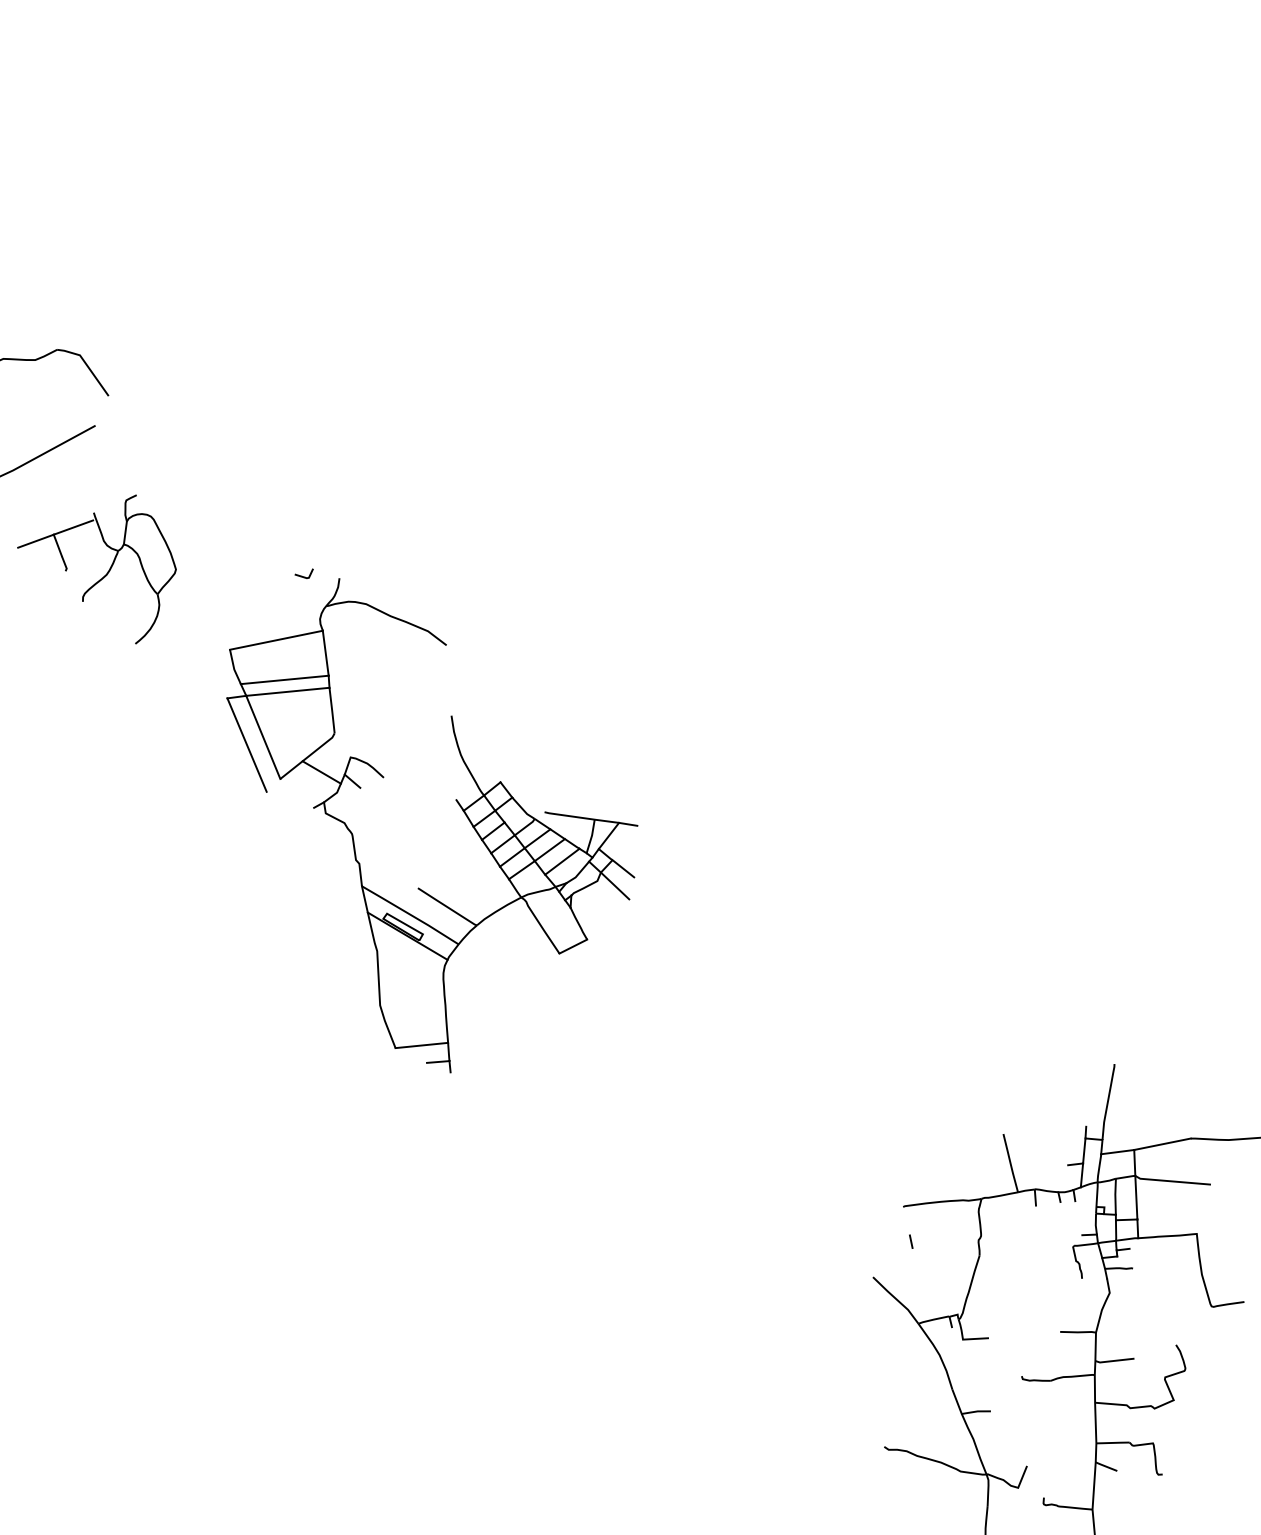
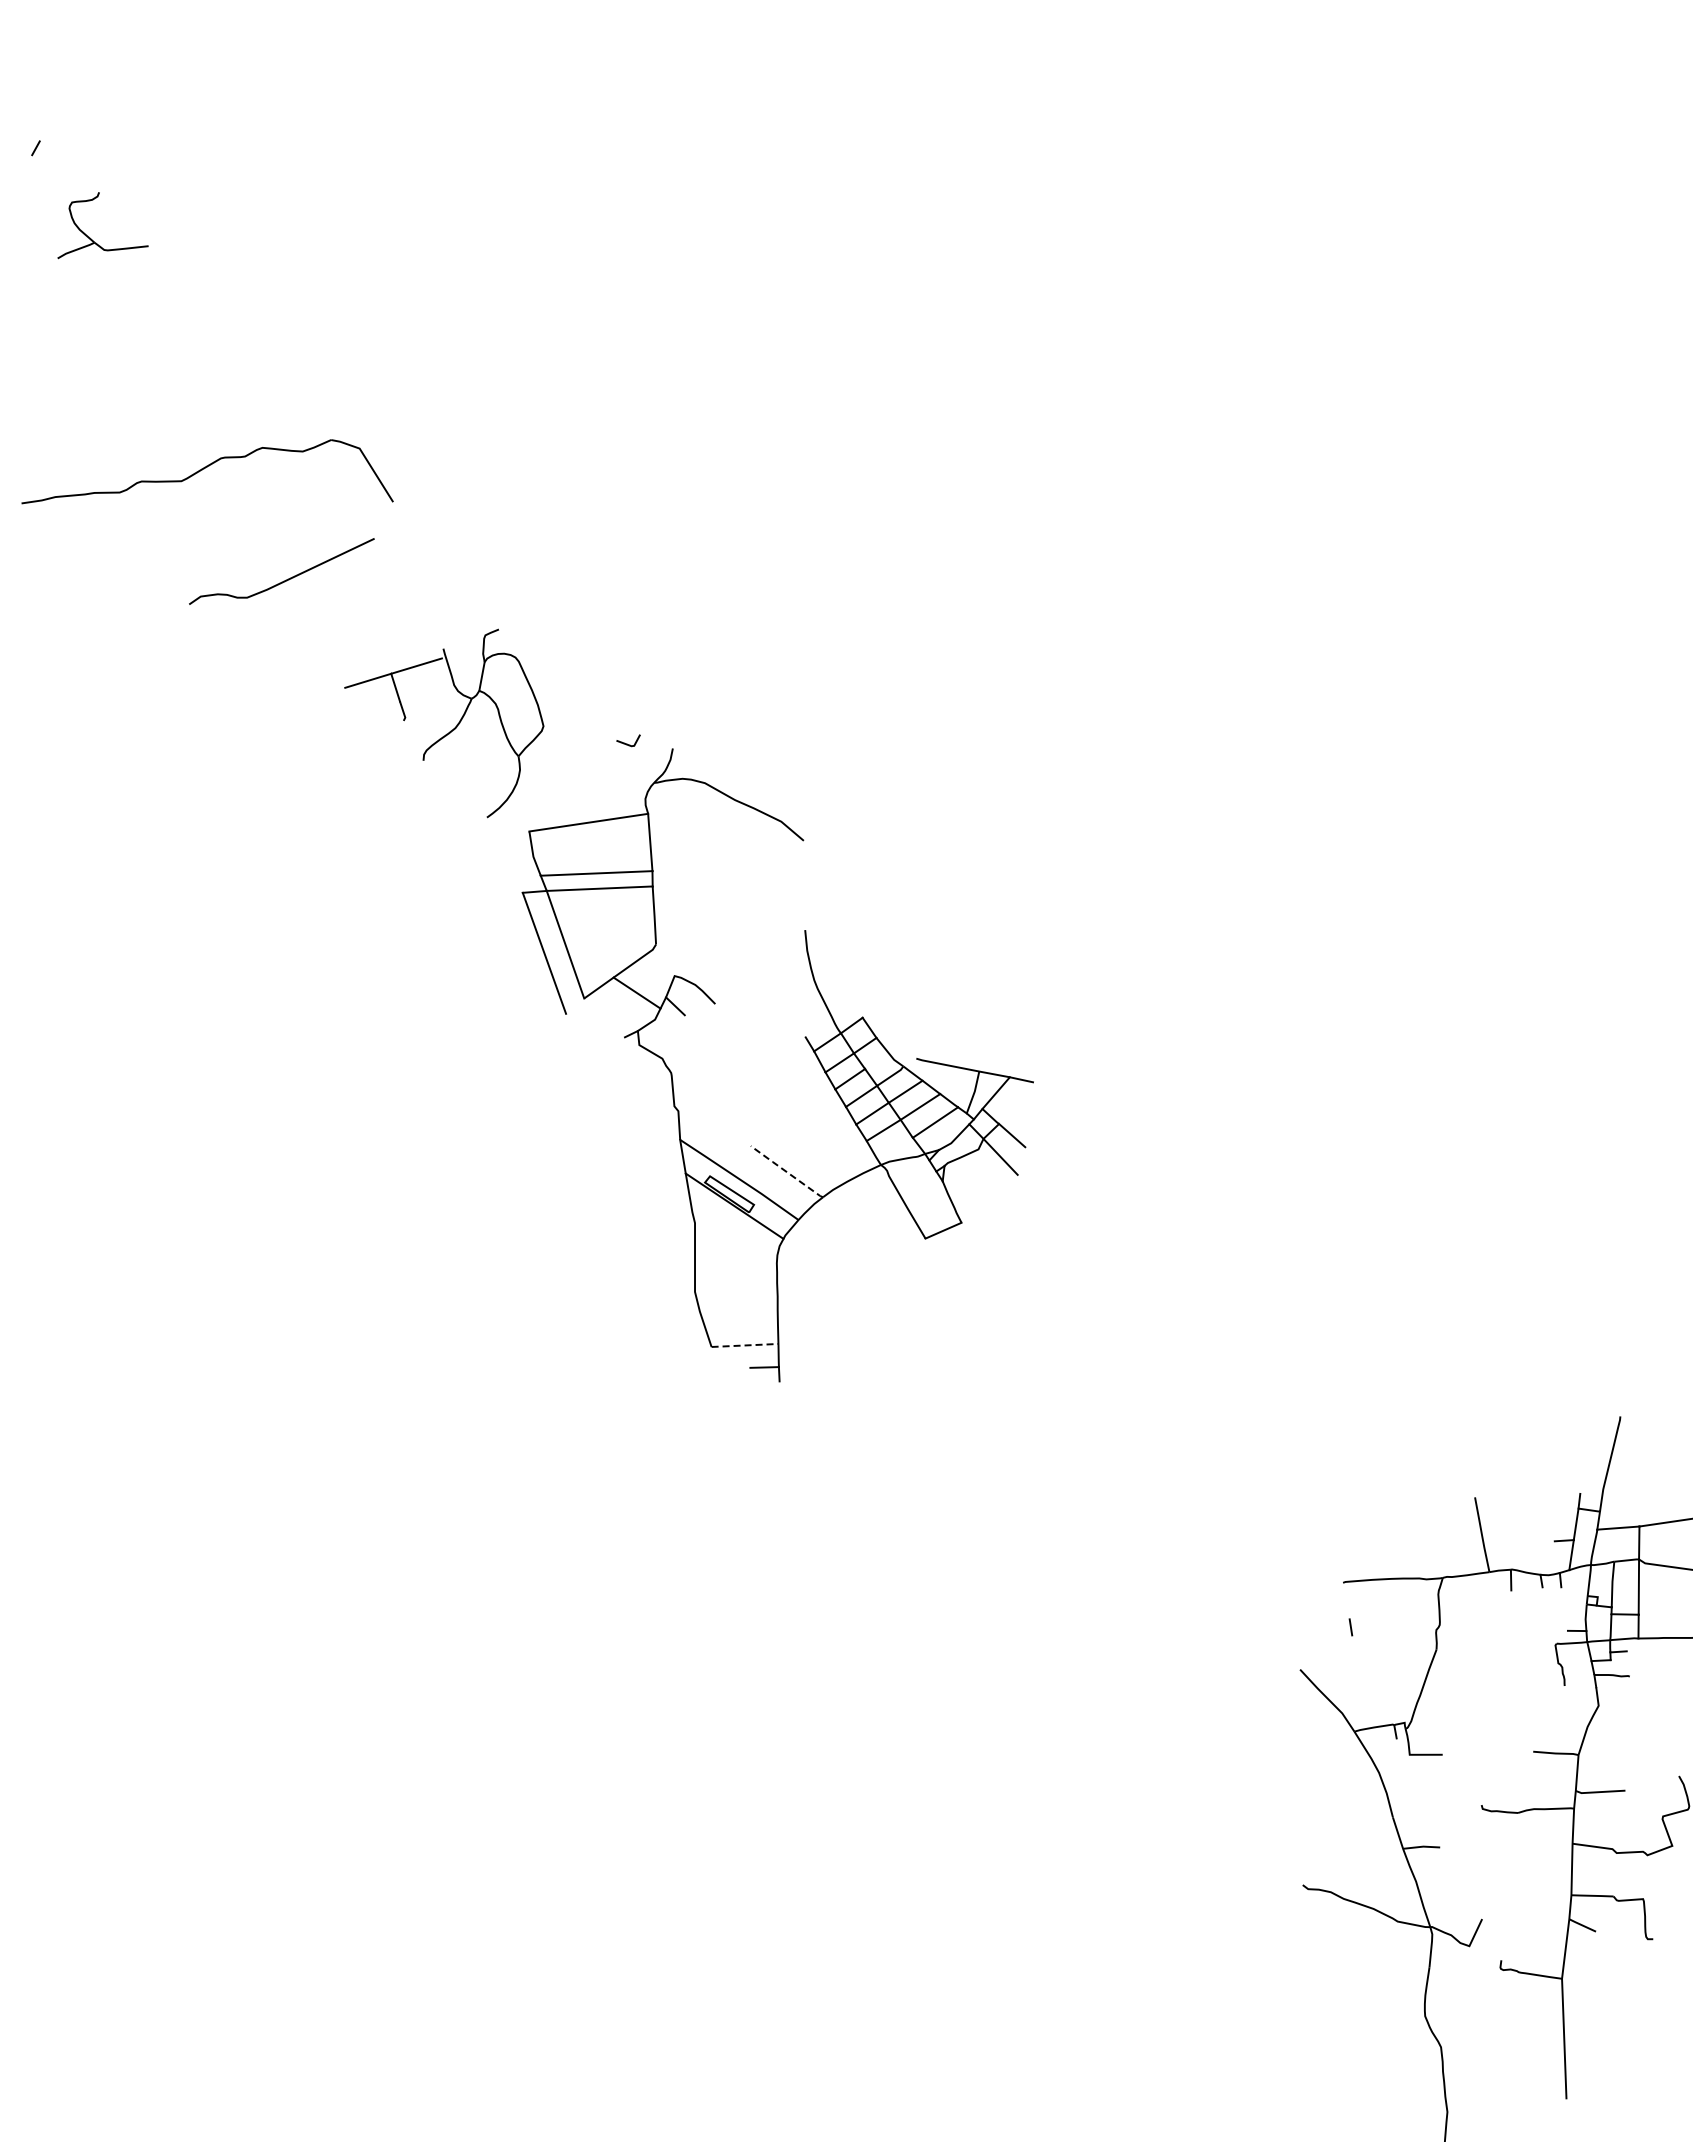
part: (102, 576) -> (450, 730), moved
line: (447, 906) -> (786, 1171), solid -> dashed
line: (422, 1045) -> (745, 1345), solid -> dashed

